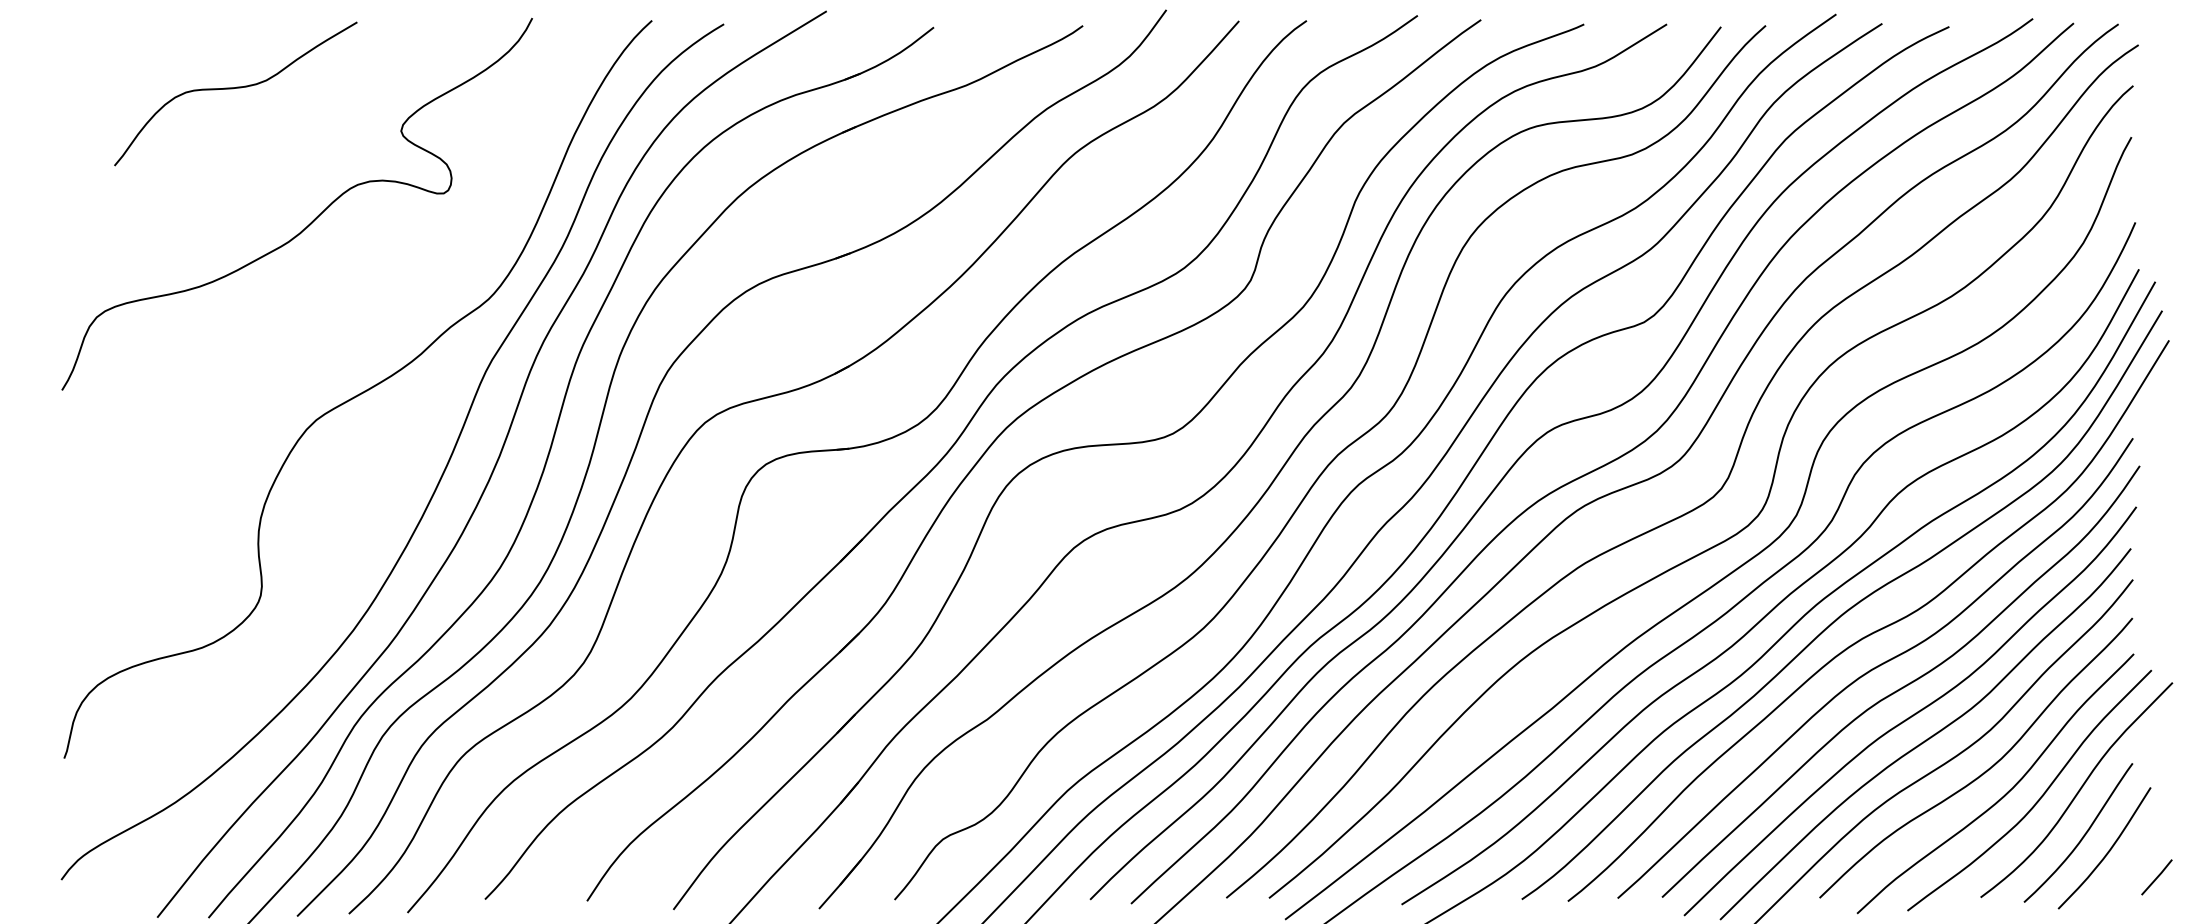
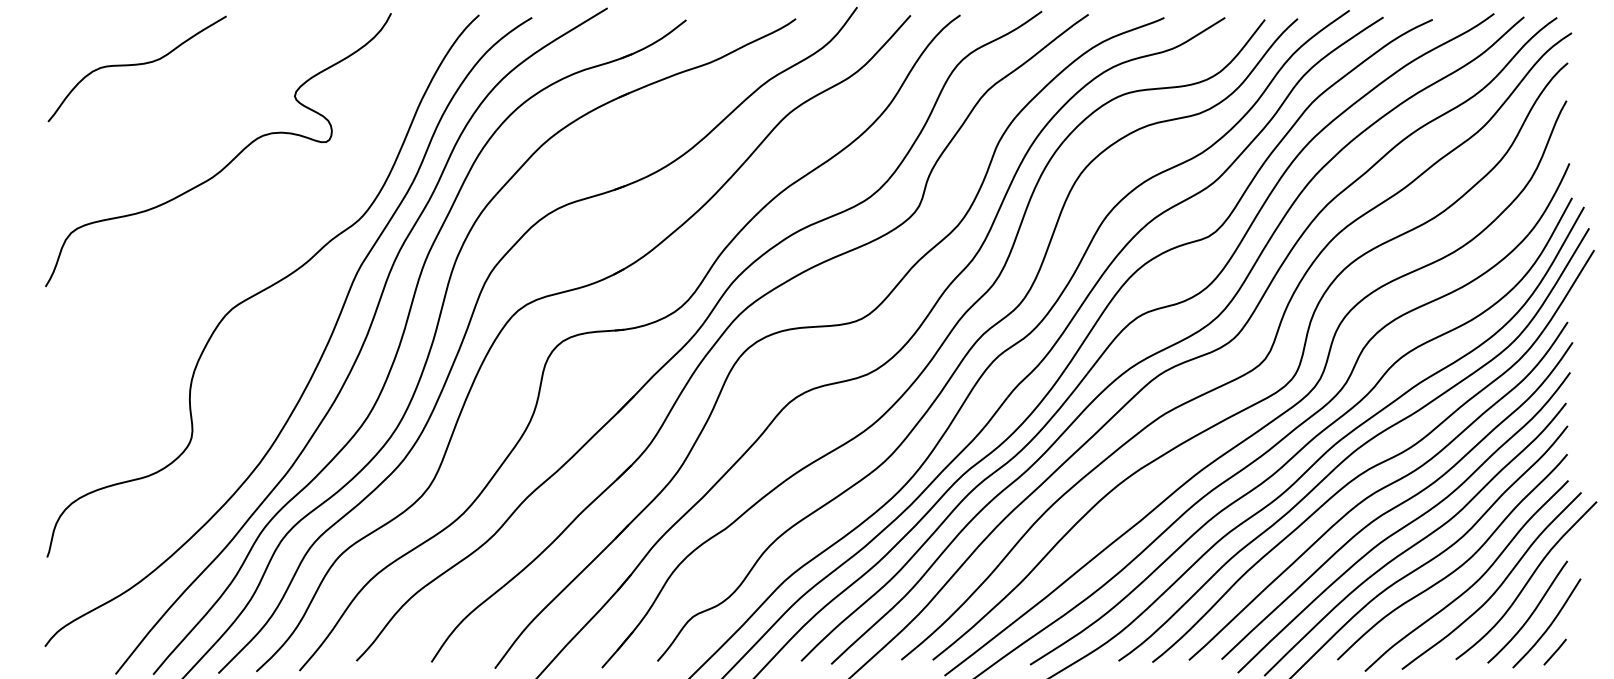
curve: (233, 89) -> (135, 65), moved
line: (2156, 877) -> (1554, 652), moved

